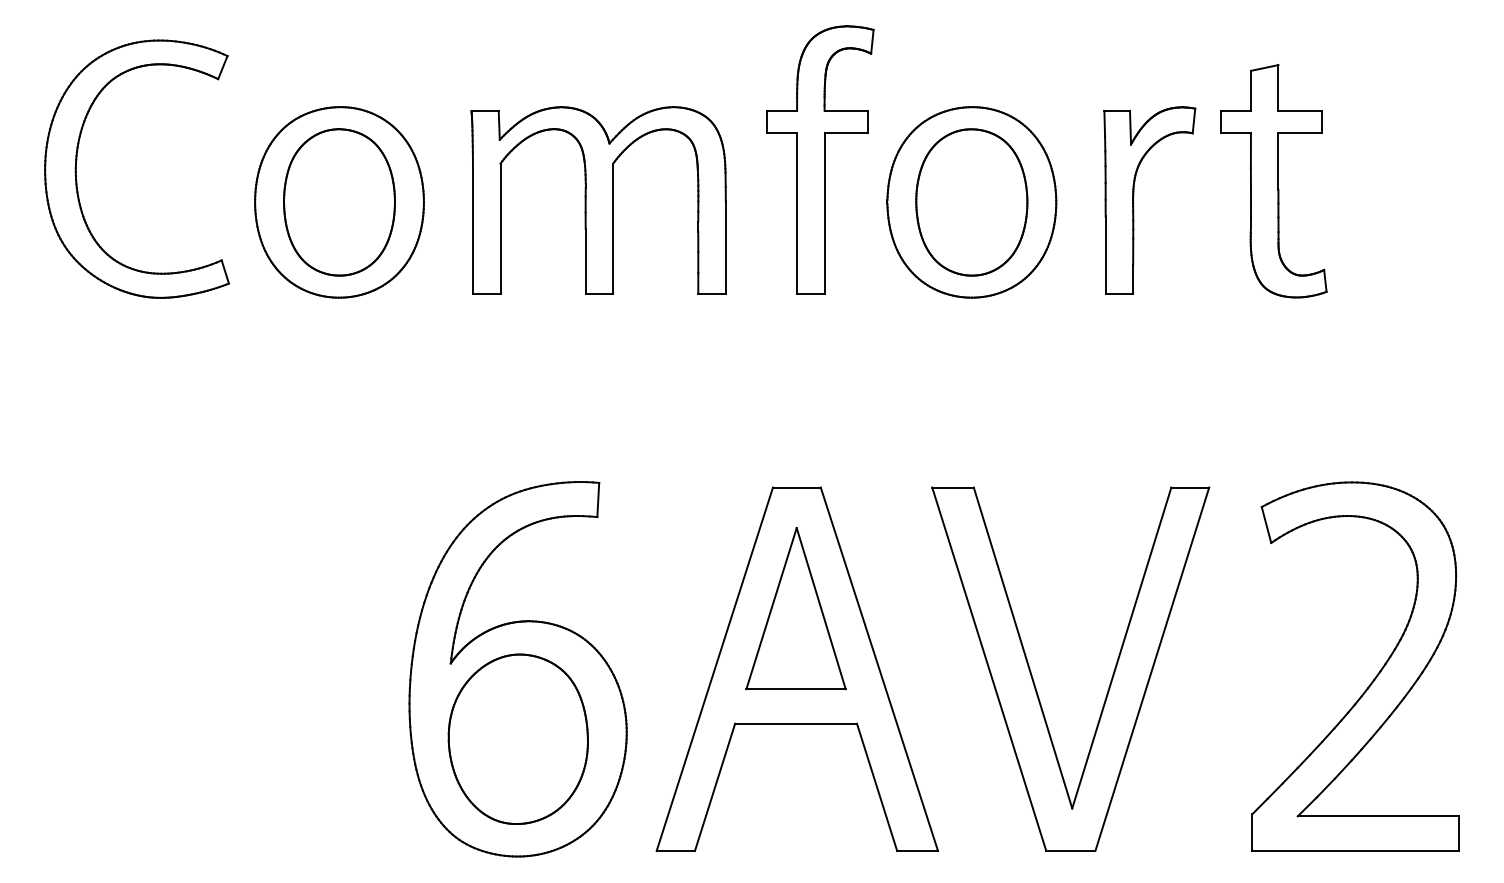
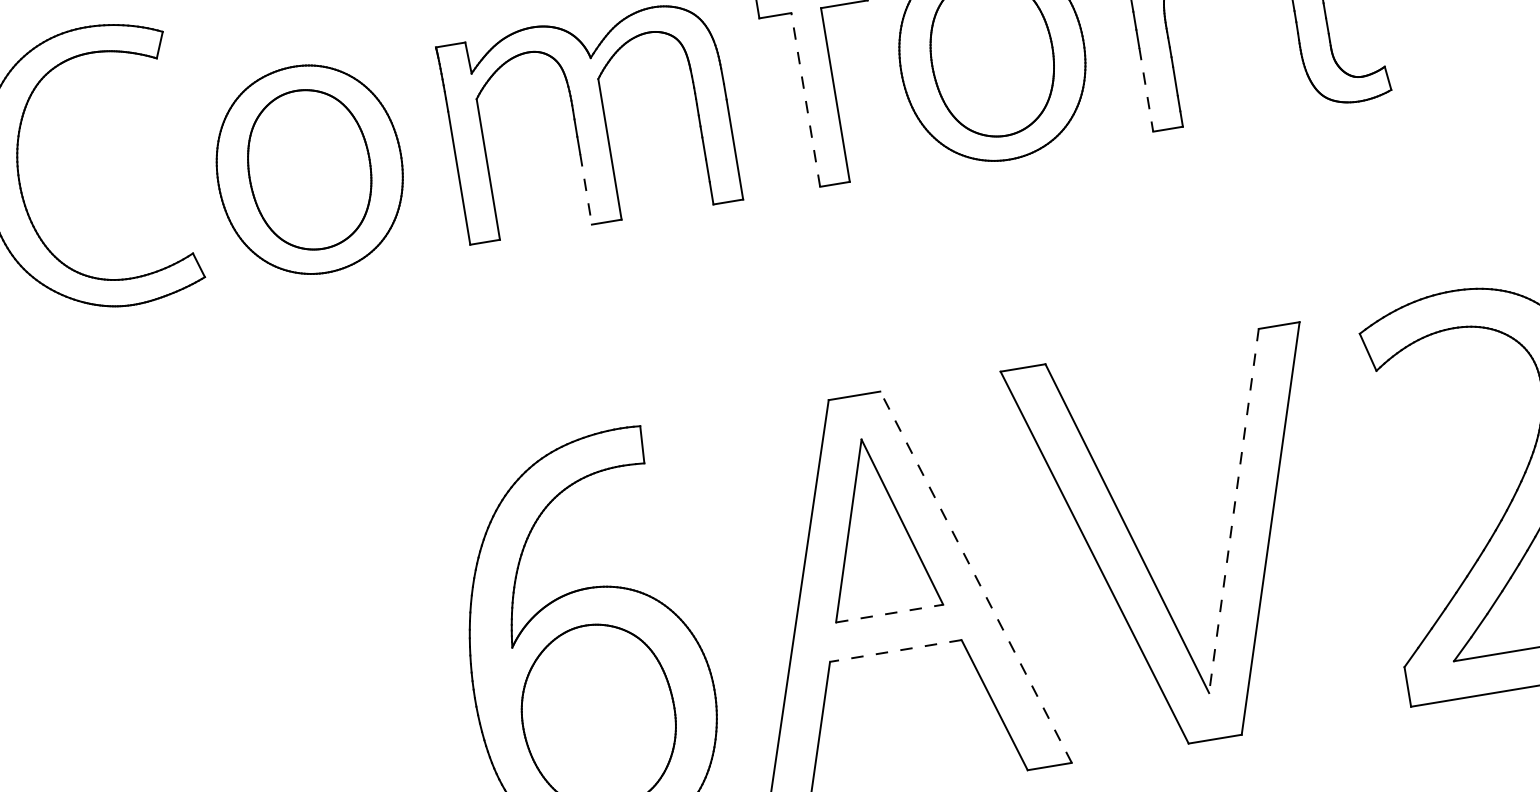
line: (797, 212) -> (806, 98), solid -> dashed
line: (1105, 255) -> (1146, 90), solid -> dashed
line: (585, 261) -> (585, 189), solid -> dashed
line: (1121, 648) -> (1233, 511), solid -> dashed
line: (879, 669) -> (976, 577), solid -> dashed
line: (796, 689) -> (890, 613), solid -> dashed
line: (796, 723) -> (896, 650), solid -> dashed

